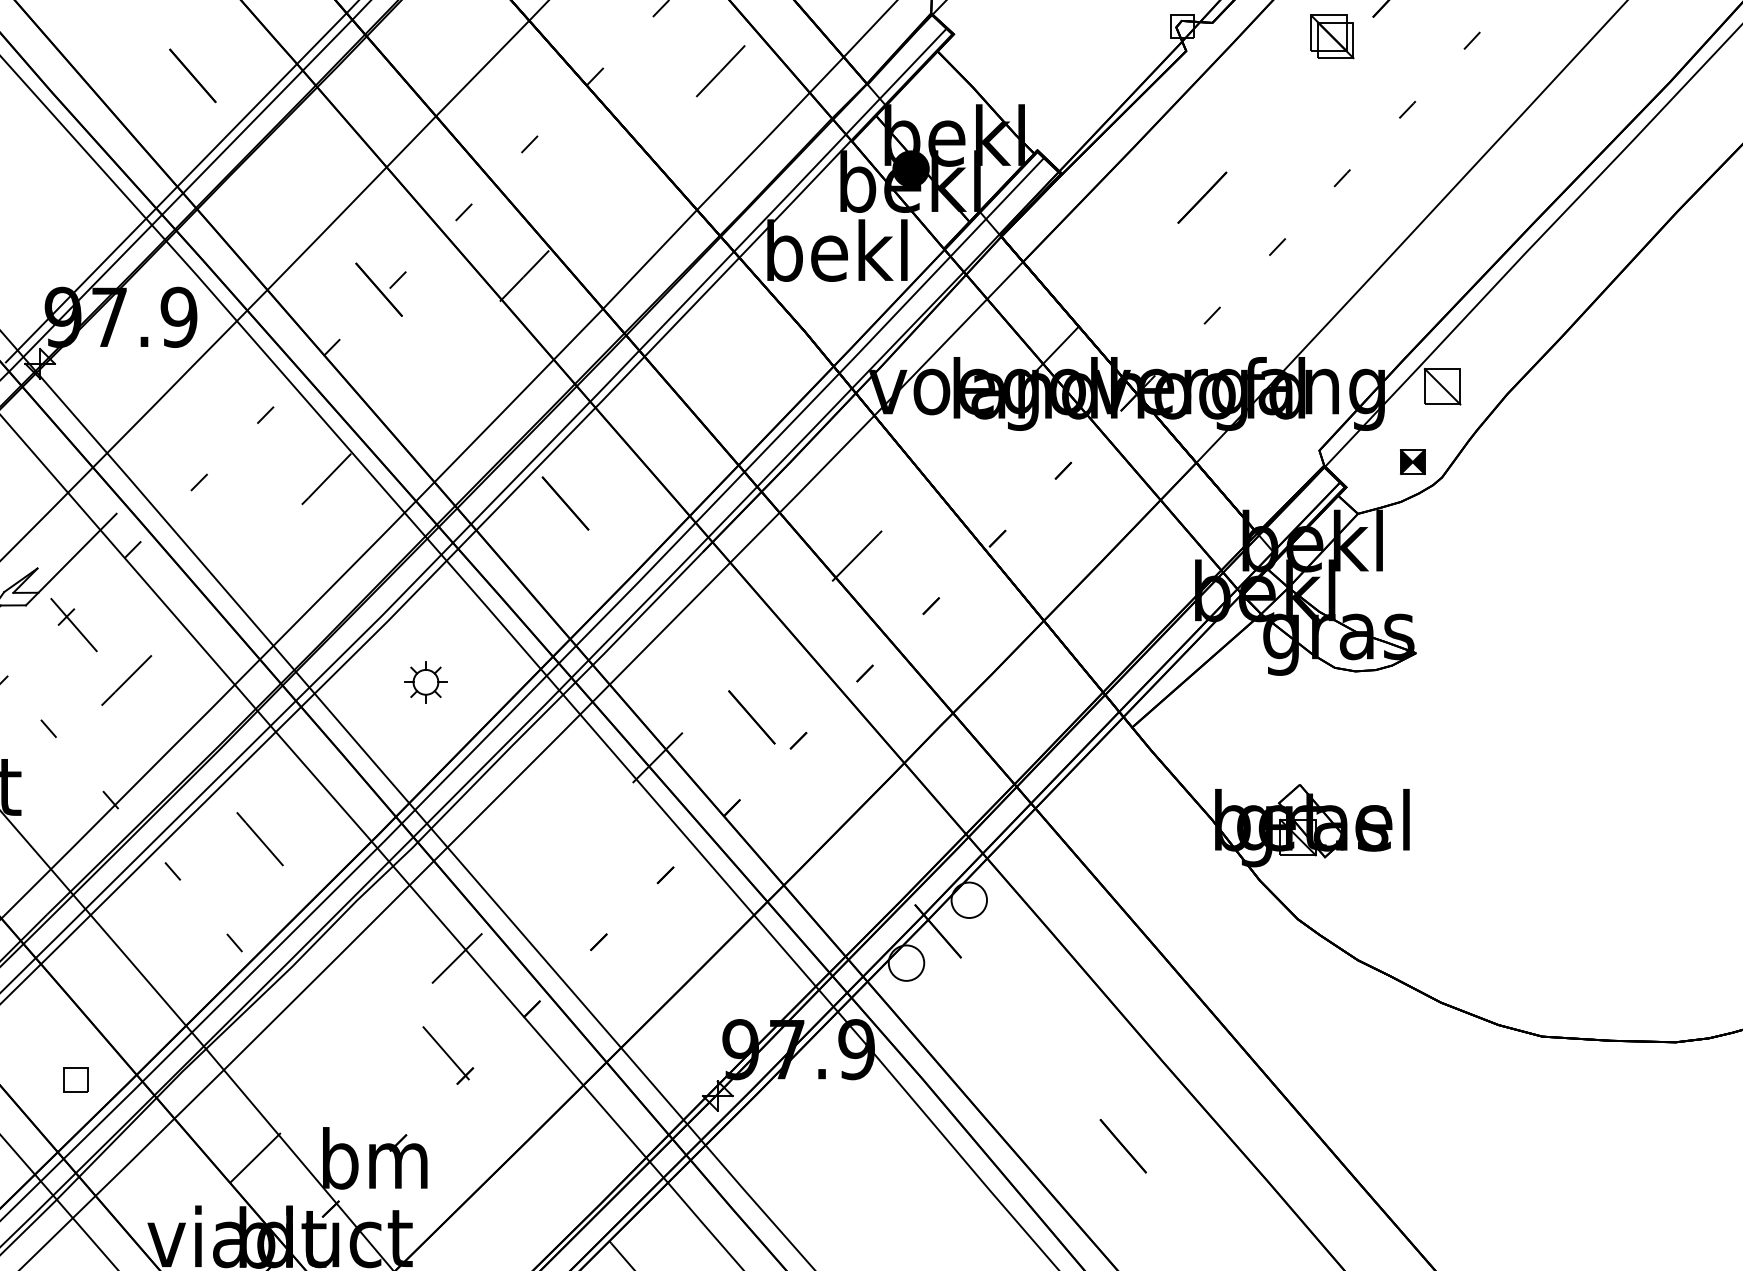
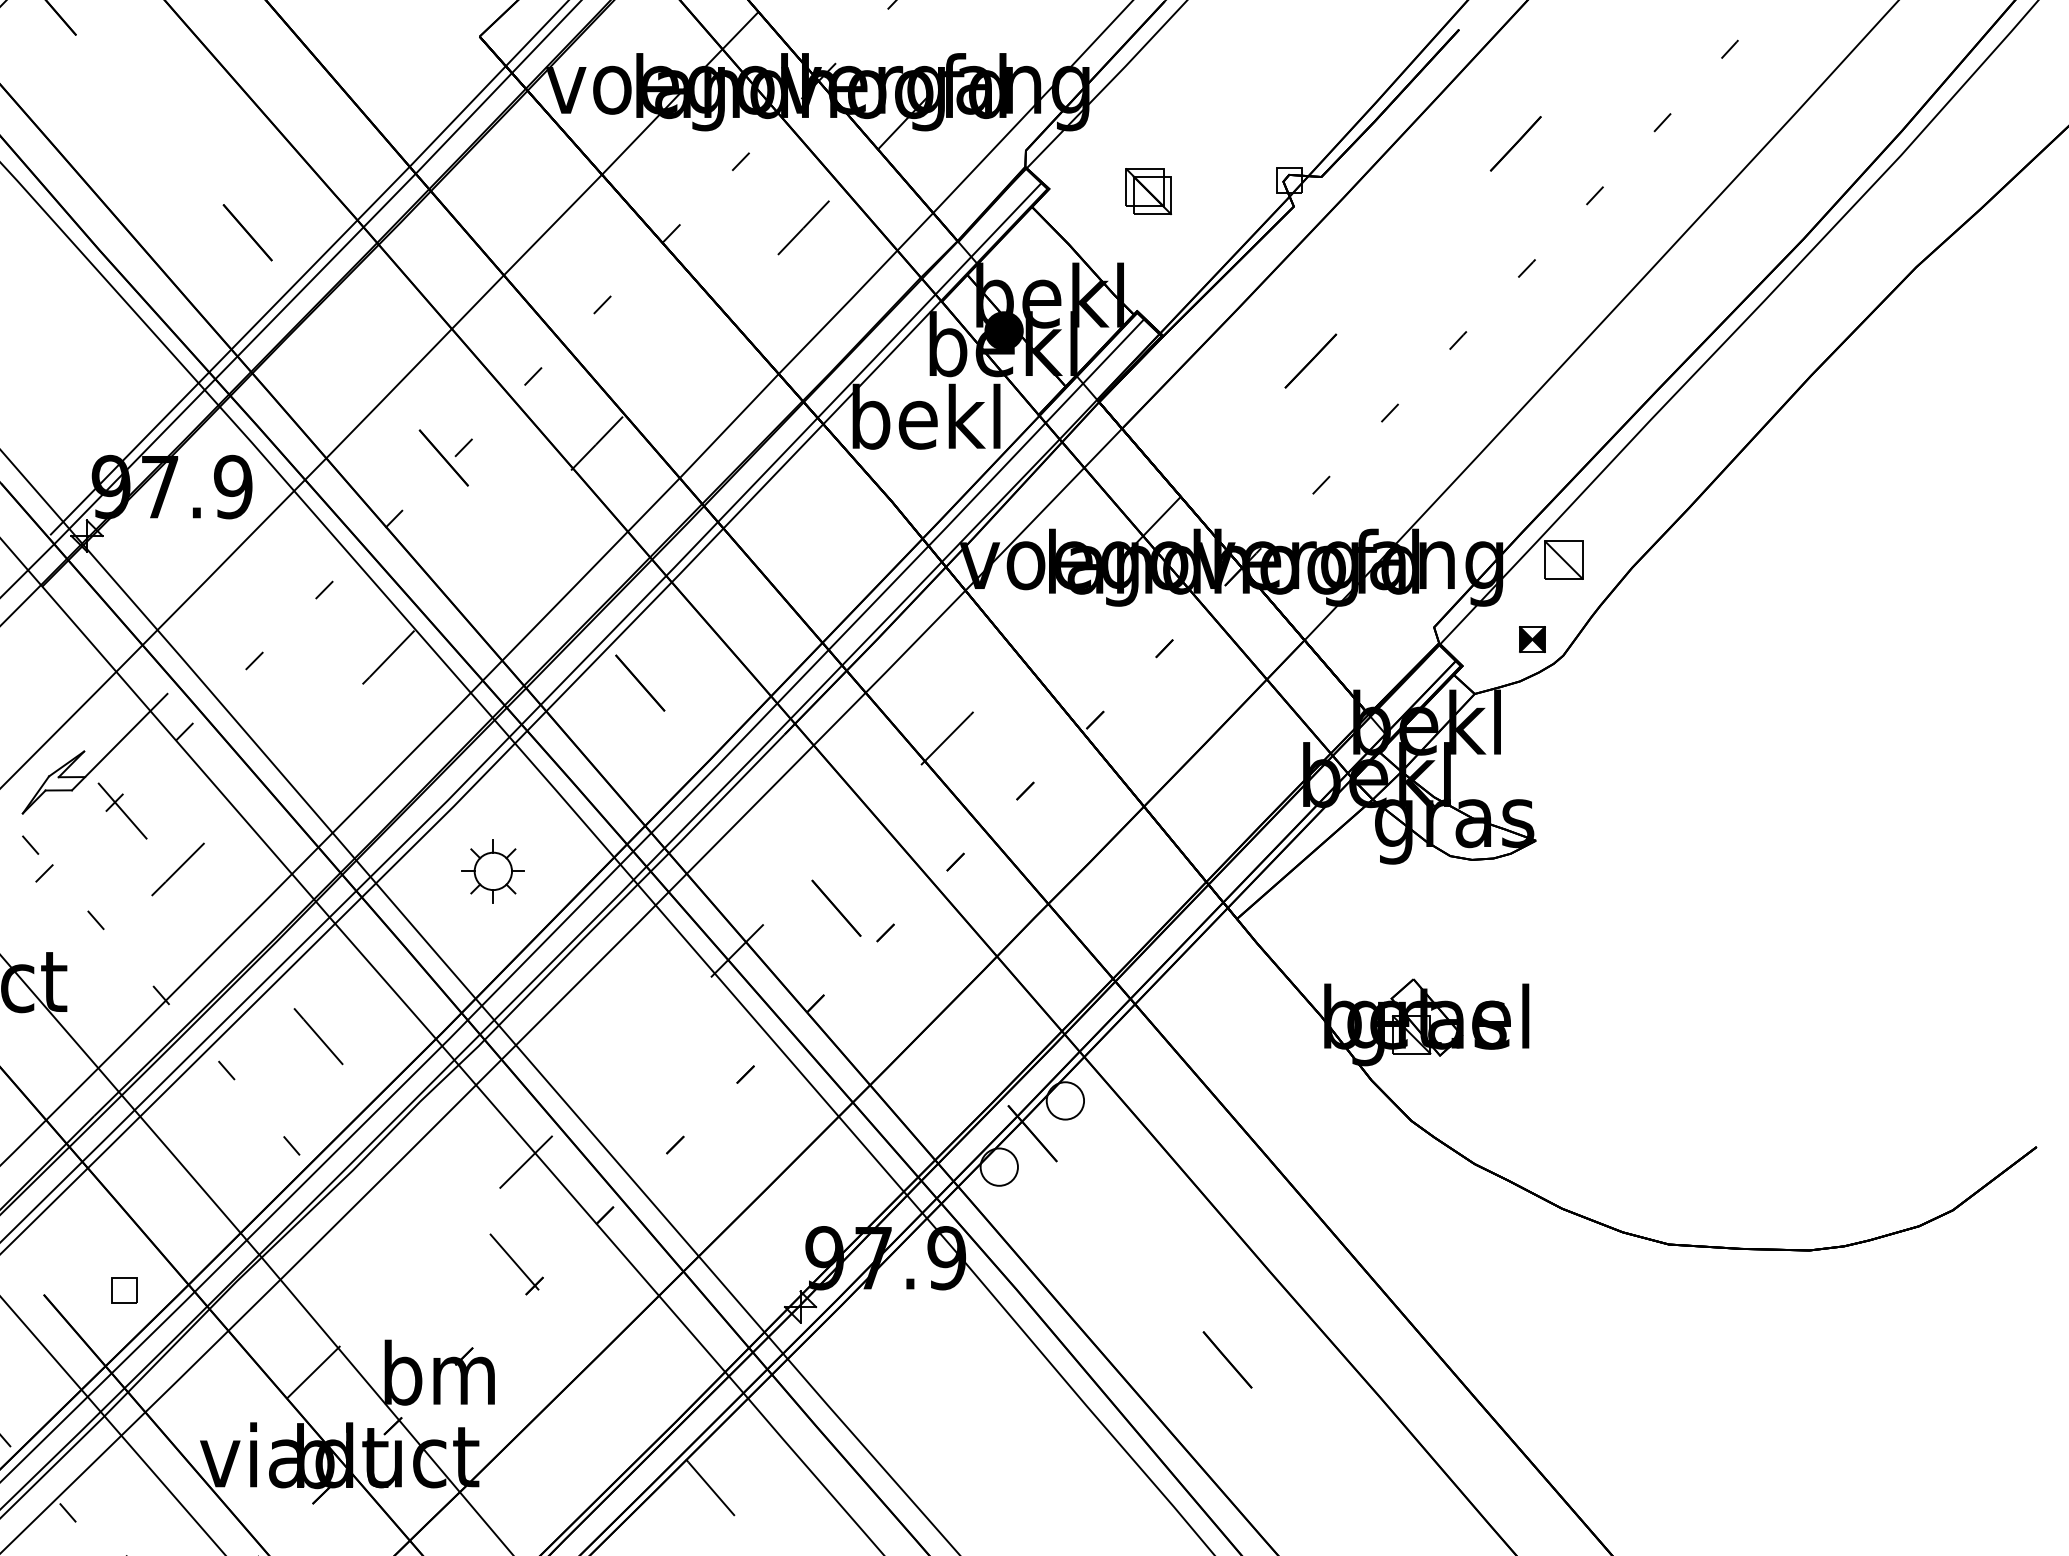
part: (1332, 36) -> (1148, 191), moved
part: (425, 682) -> (492, 871), size x1.43

